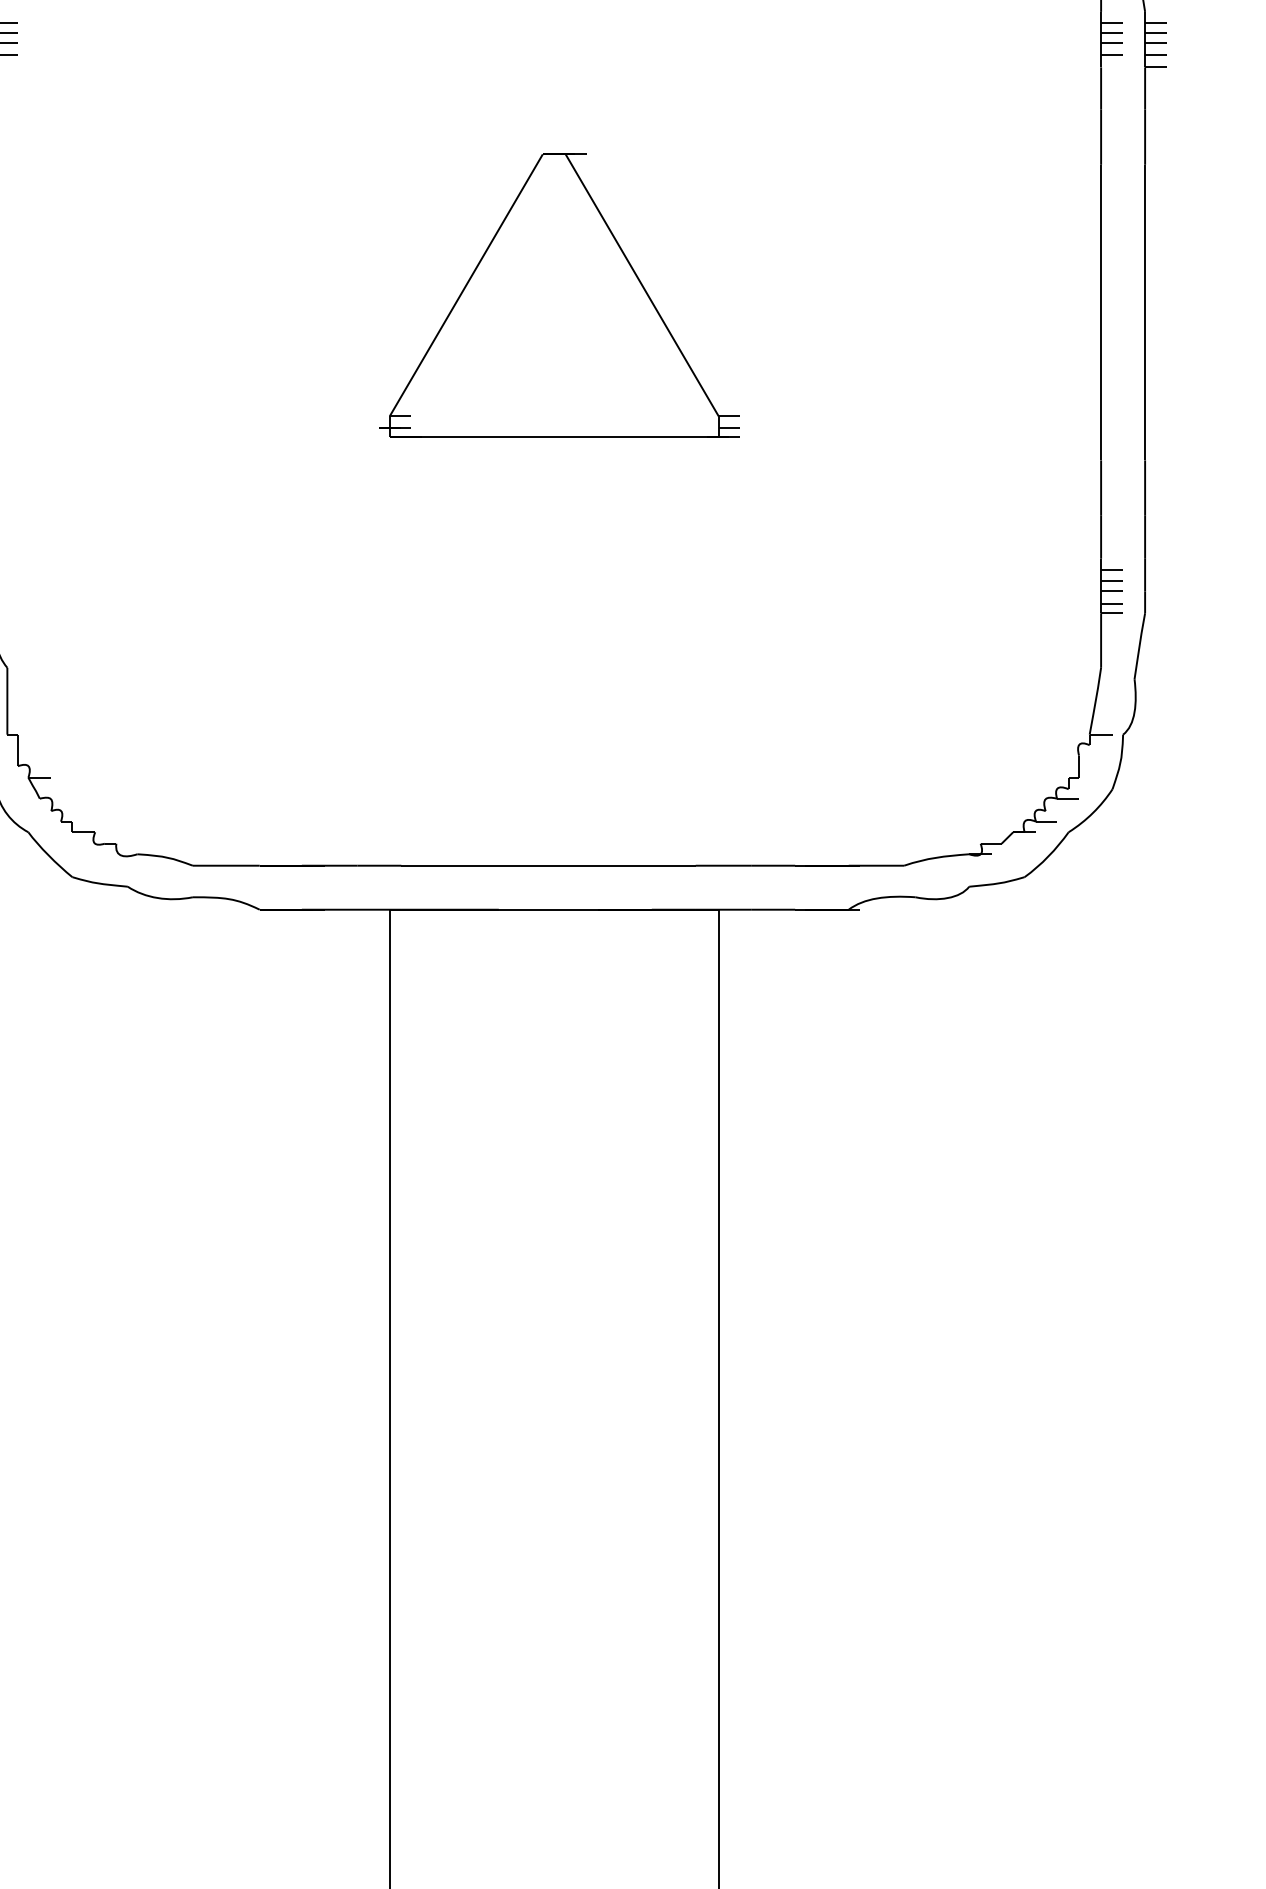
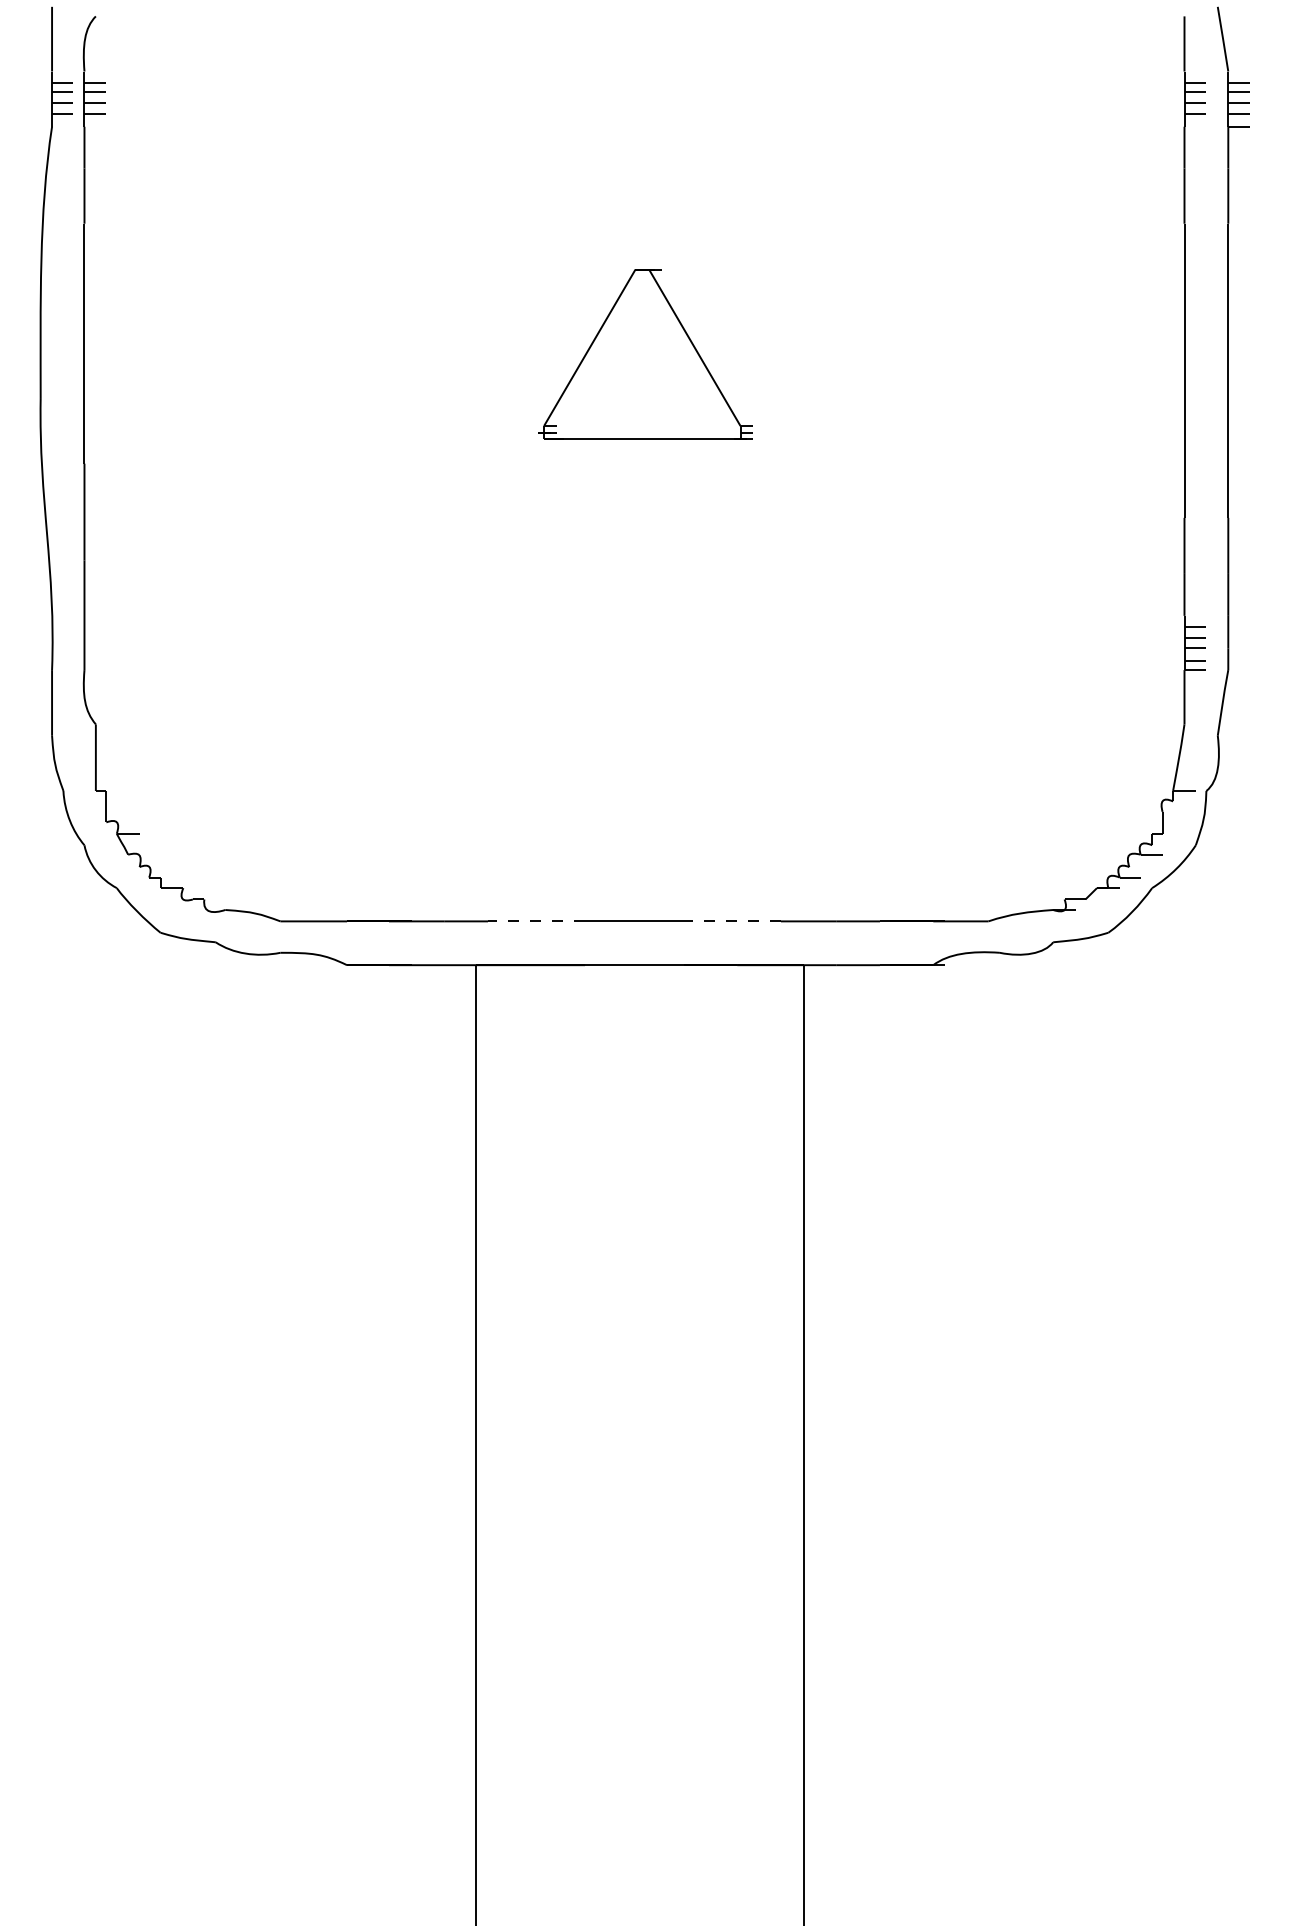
part: (559, 295) -> (645, 353), size x0.6
line: (450, 865) -> (536, 921), solid -> dashed
line: (646, 865) -> (732, 921), solid -> dashed

